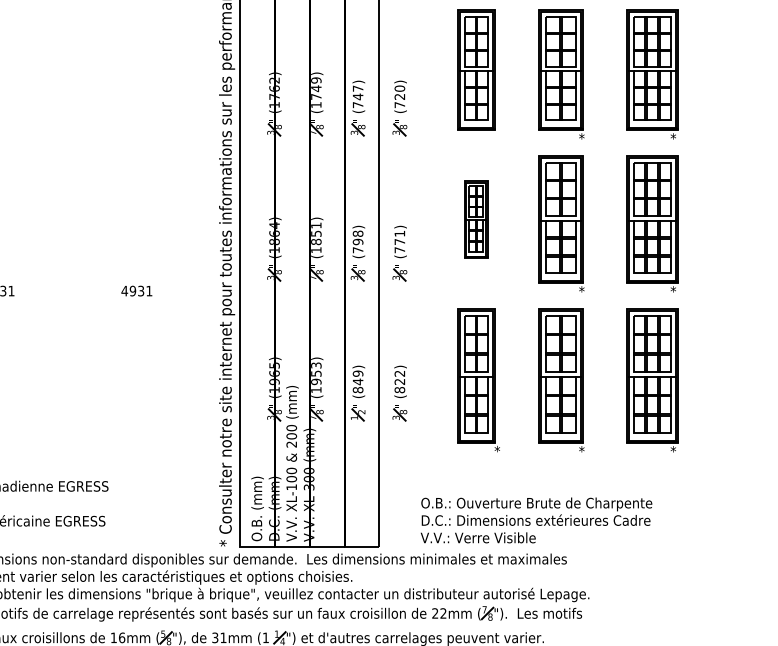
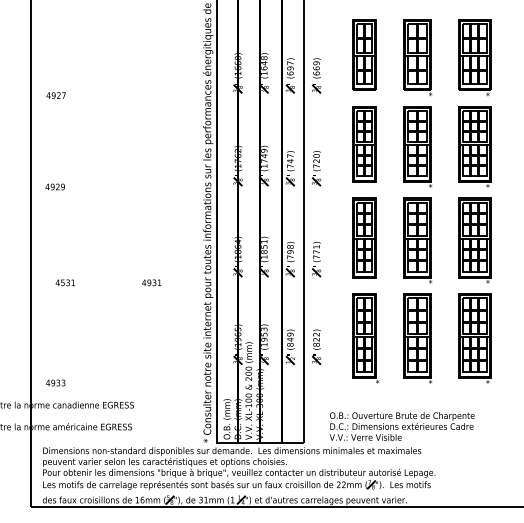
part: (476, 218) -> (364, 237), size x1.67

